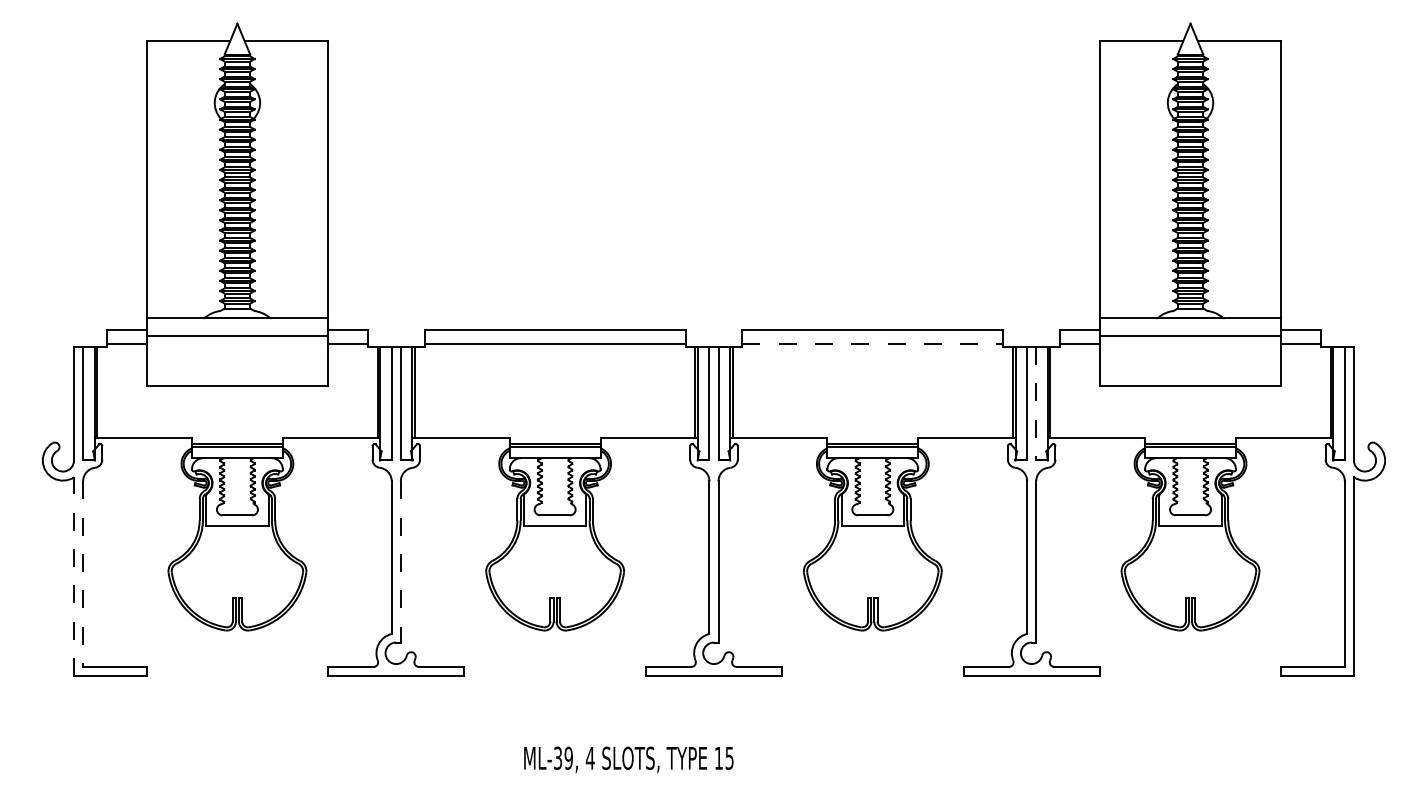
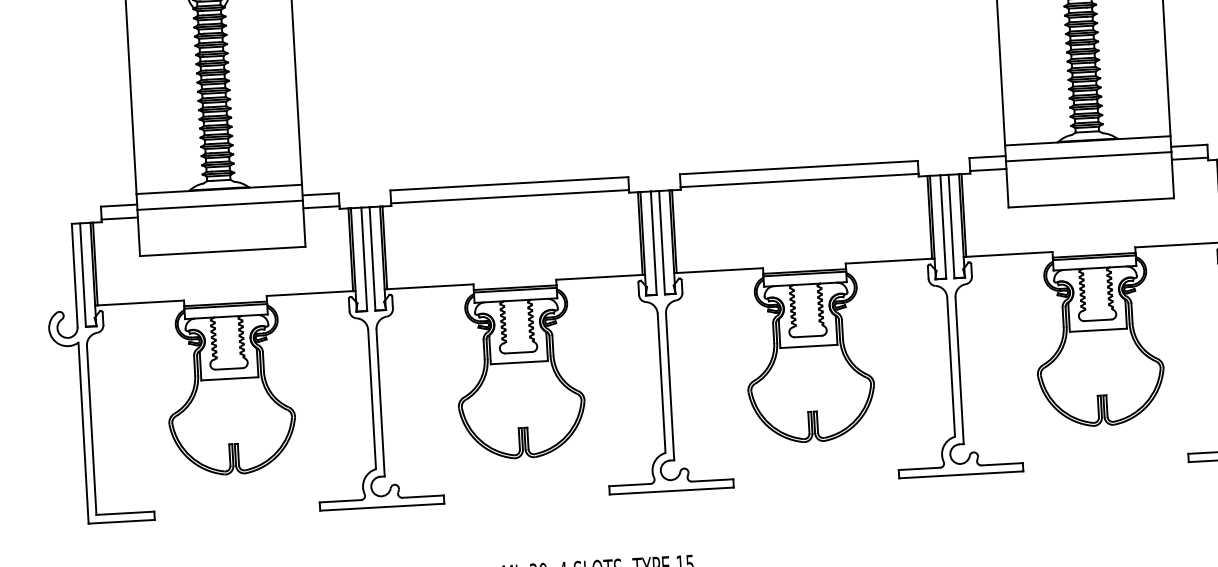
line: (872, 344) -> (799, 180), dashed -> solid
line: (1036, 403) -> (951, 226), dashed -> solid
line: (400, 561) -> (380, 402), dashed -> solid
line: (83, 574) -> (92, 430), dashed -> solid
line: (74, 576) -> (83, 432), dashed -> solid

